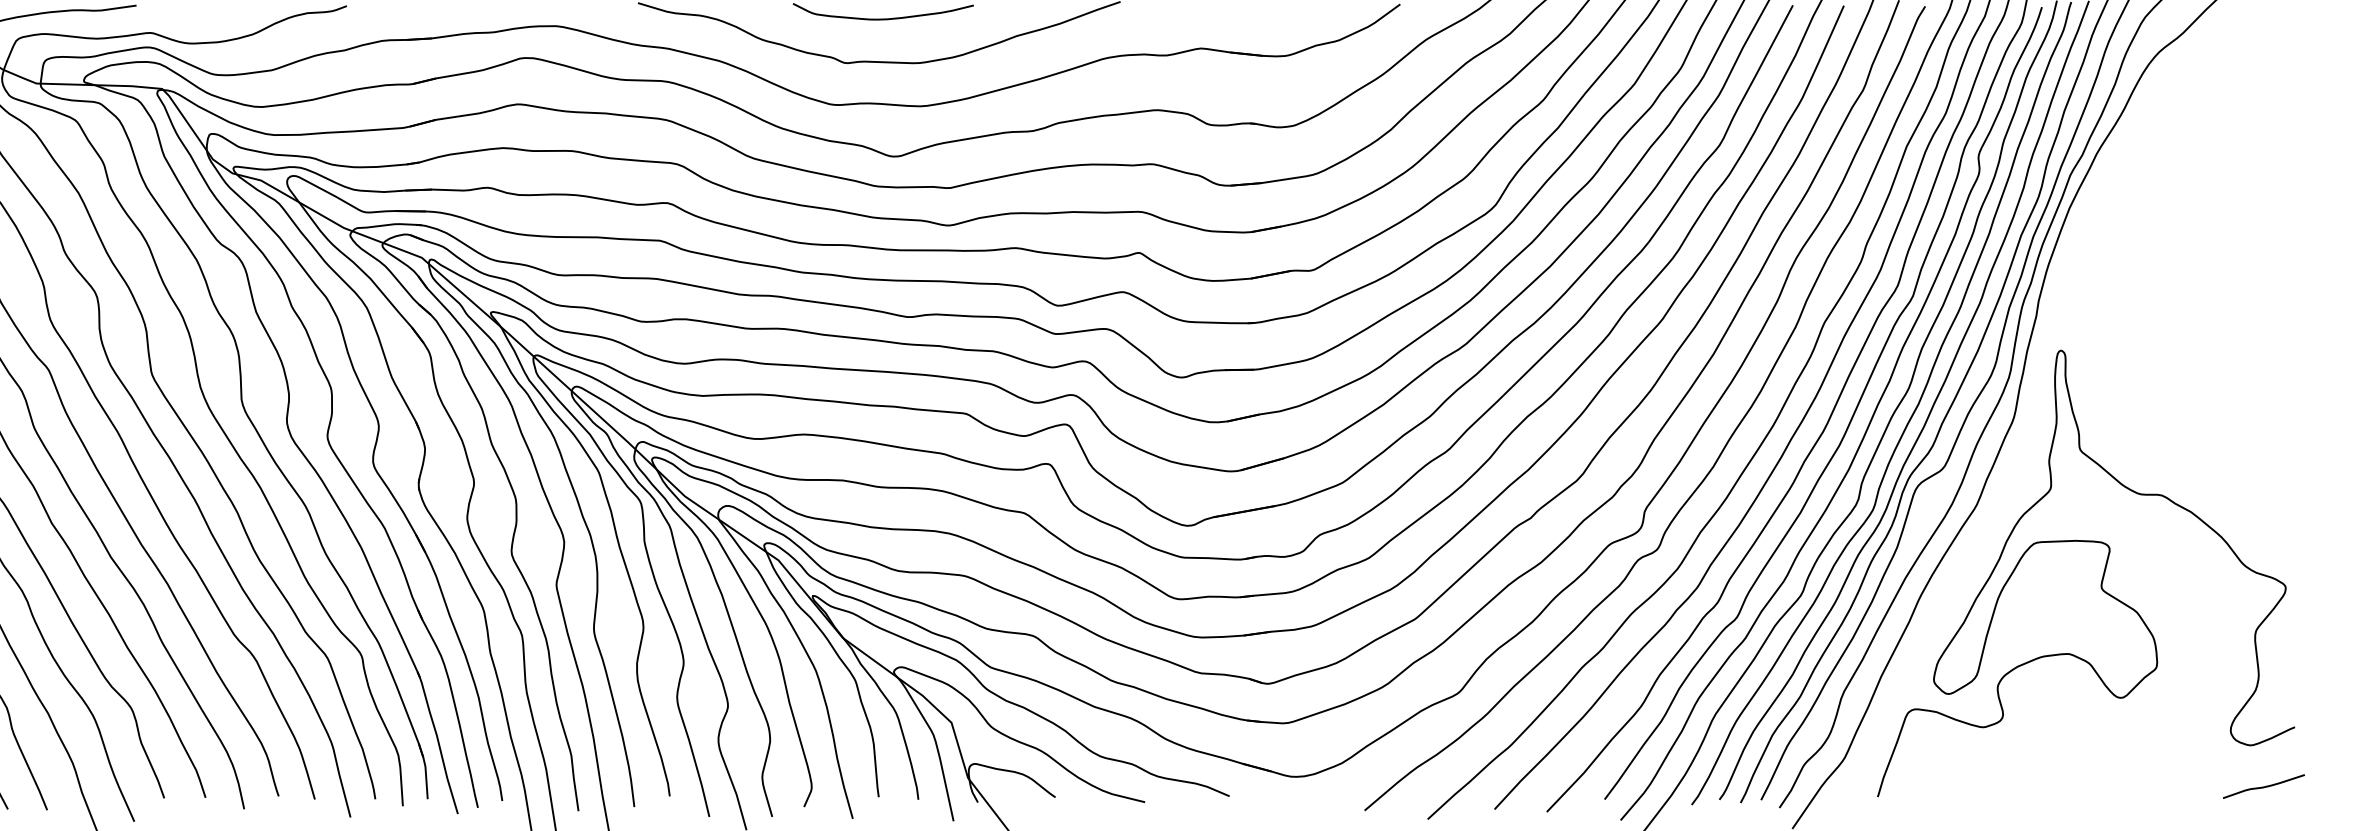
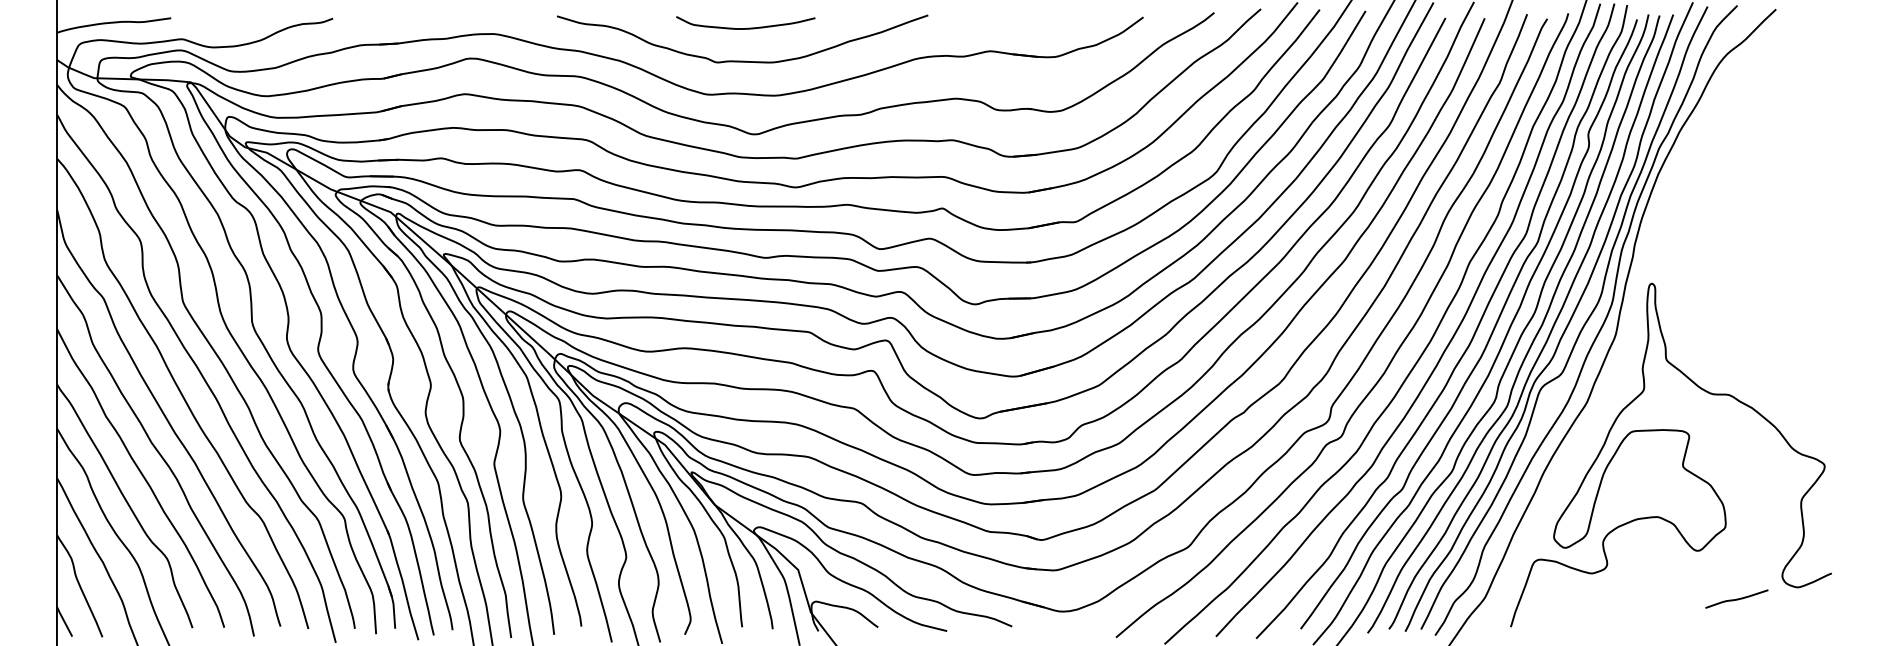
curve: (2263, 785) -> (1736, 598), moved

